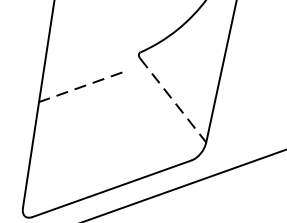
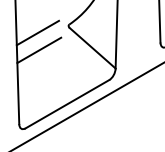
line: (83, 55) -> (37, 32), added
line: (79, 87) -> (38, 50), dashed -> solid
line: (172, 100) -> (92, 48), dashed -> solid

